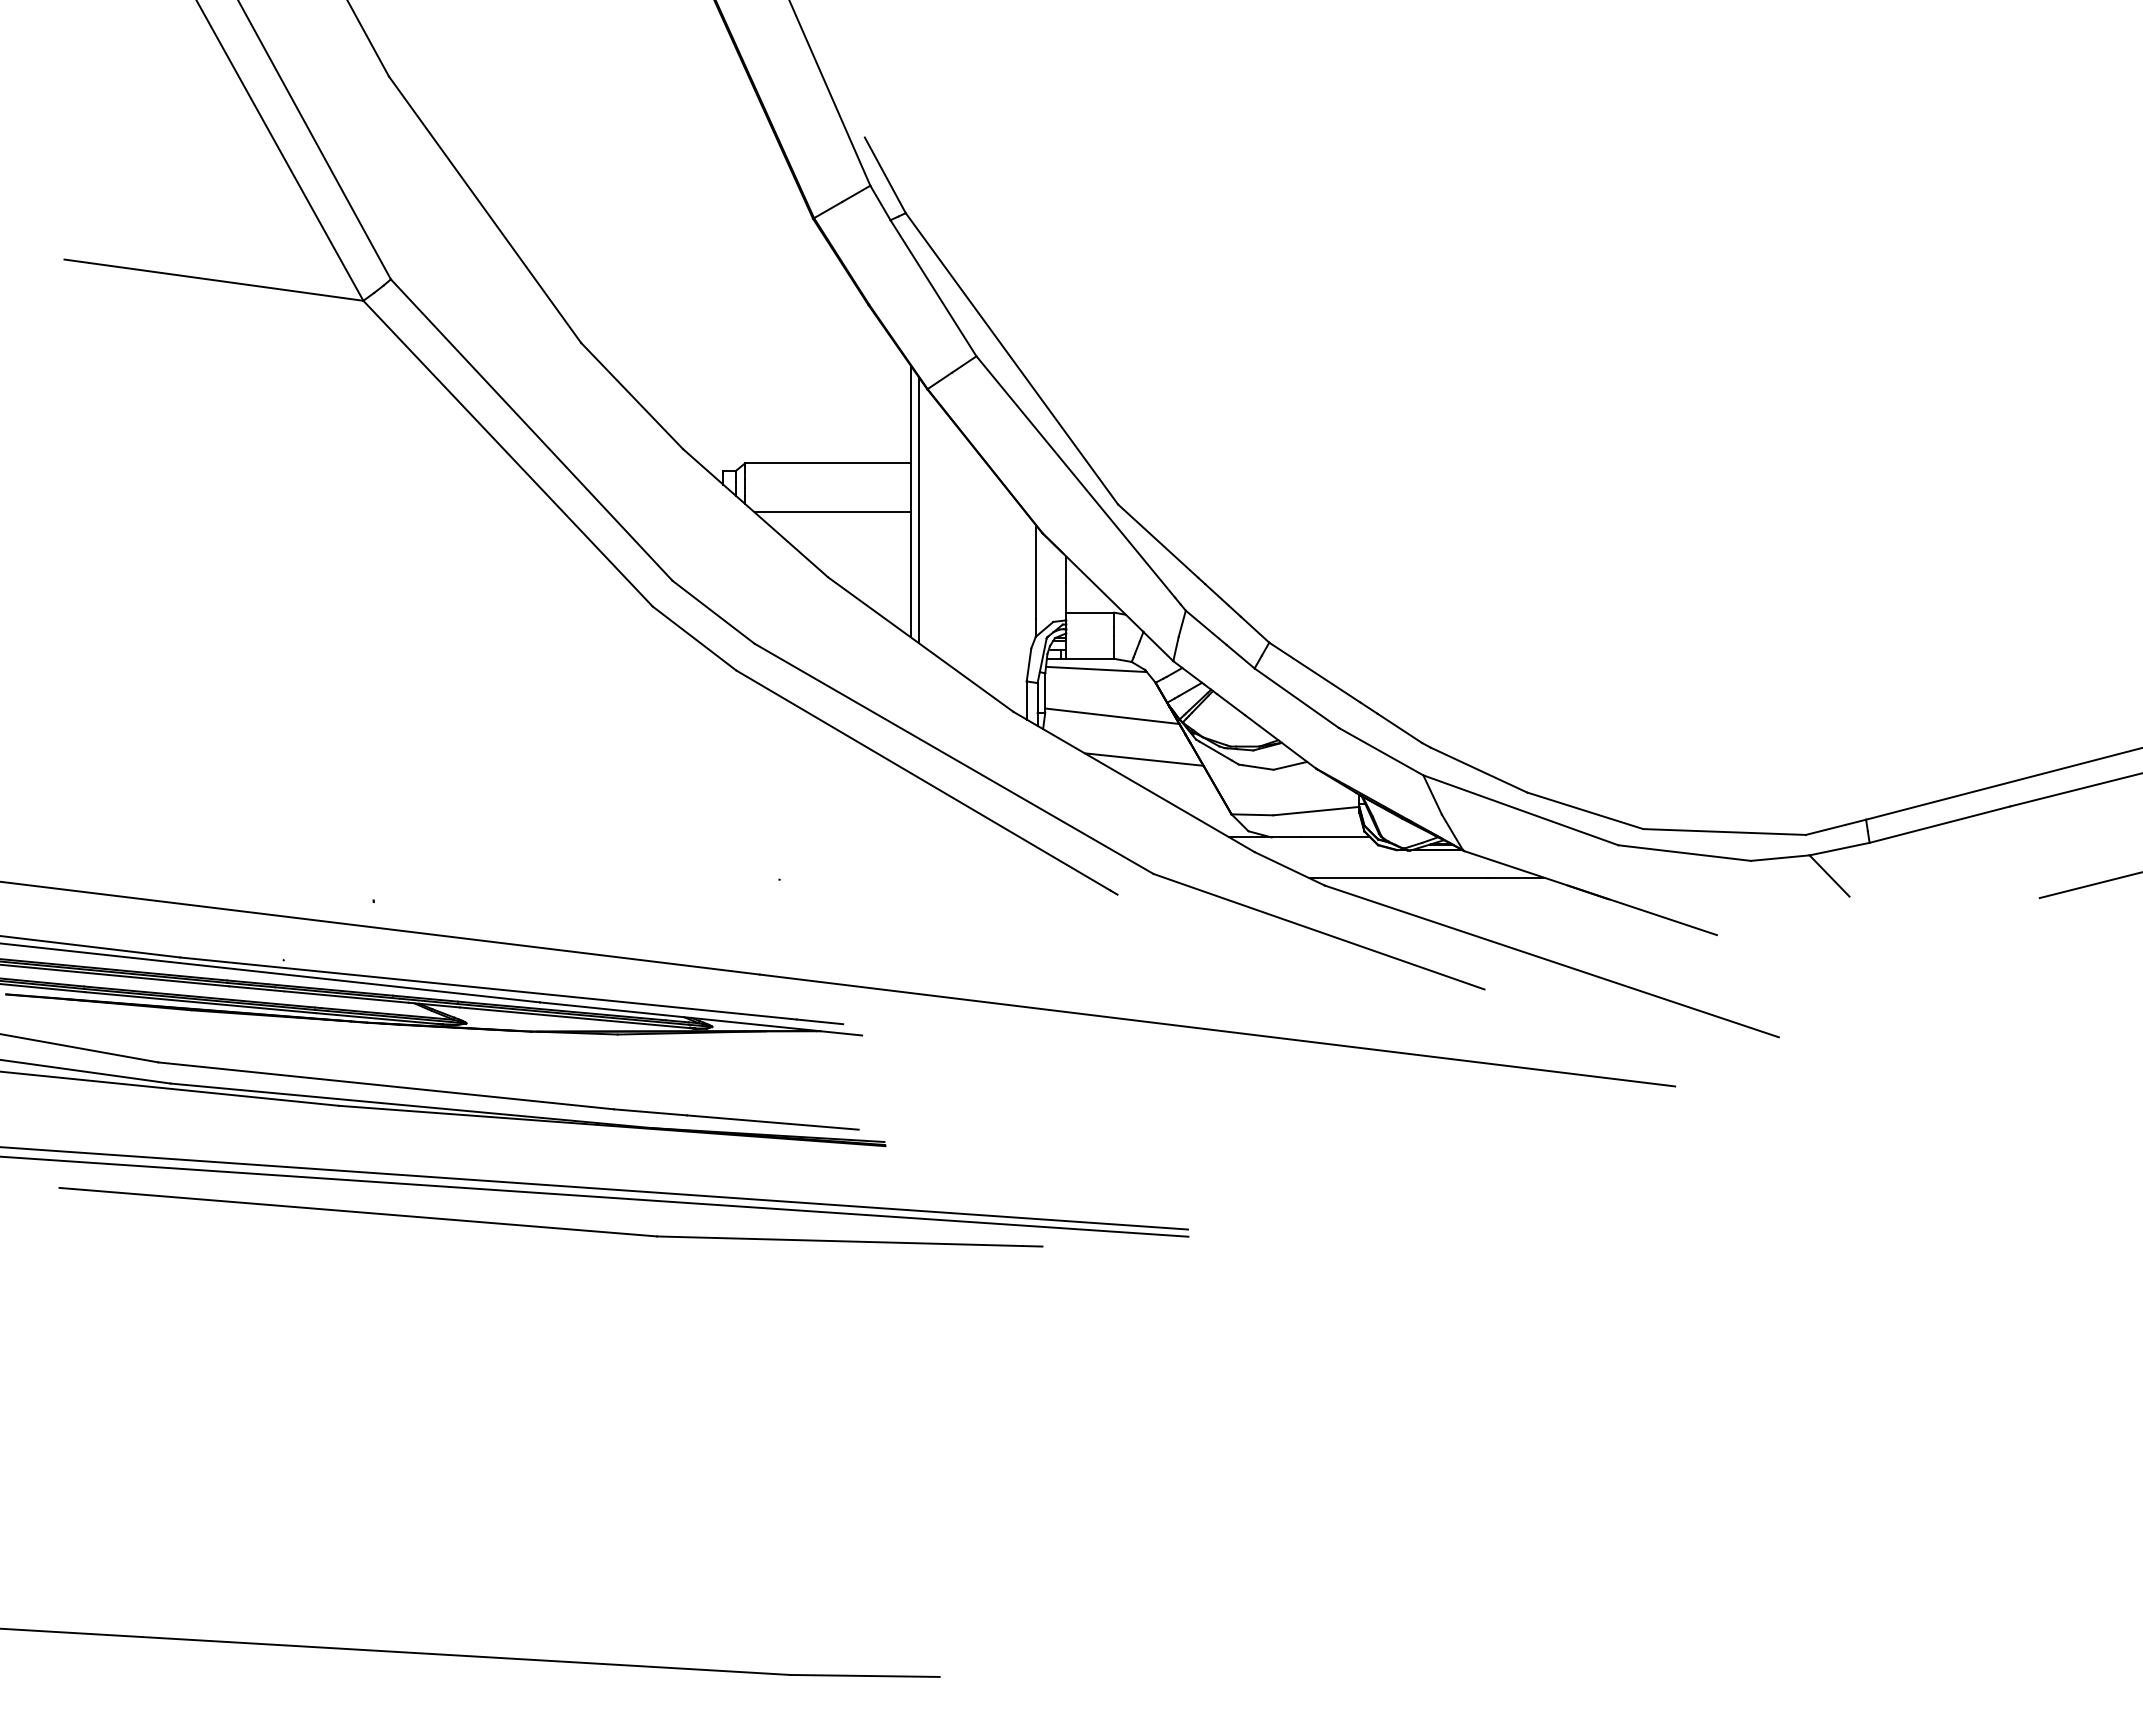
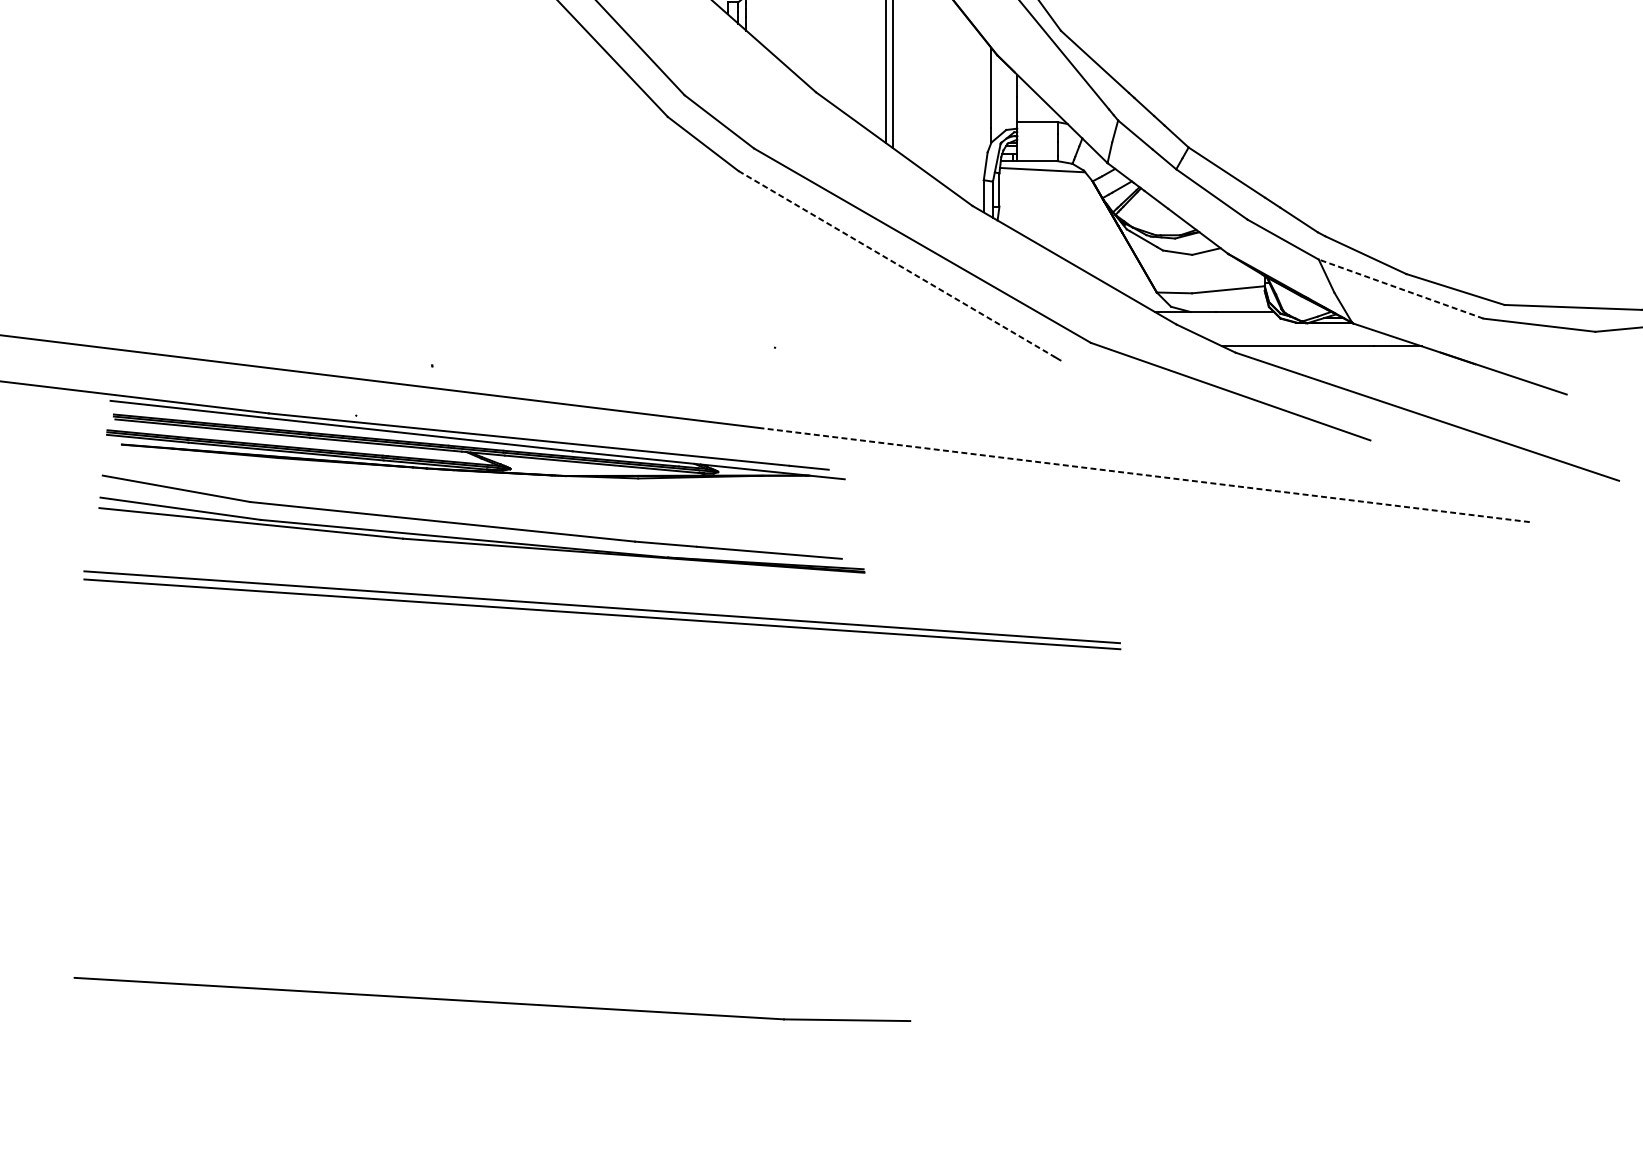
line: (832, 512) -> (819, 37), removed
line: (1112, 716) -> (1056, 209), removed
line: (1143, 759) -> (1082, 246), removed
line: (923, 780) -> (896, 263), solid -> dashed
line: (1520, 810) -> (1400, 289), solid -> dashed
line: (1217, 1030) -> (1144, 475), solid -> dashed
part: (550, 1226) -> (581, 640), removed

